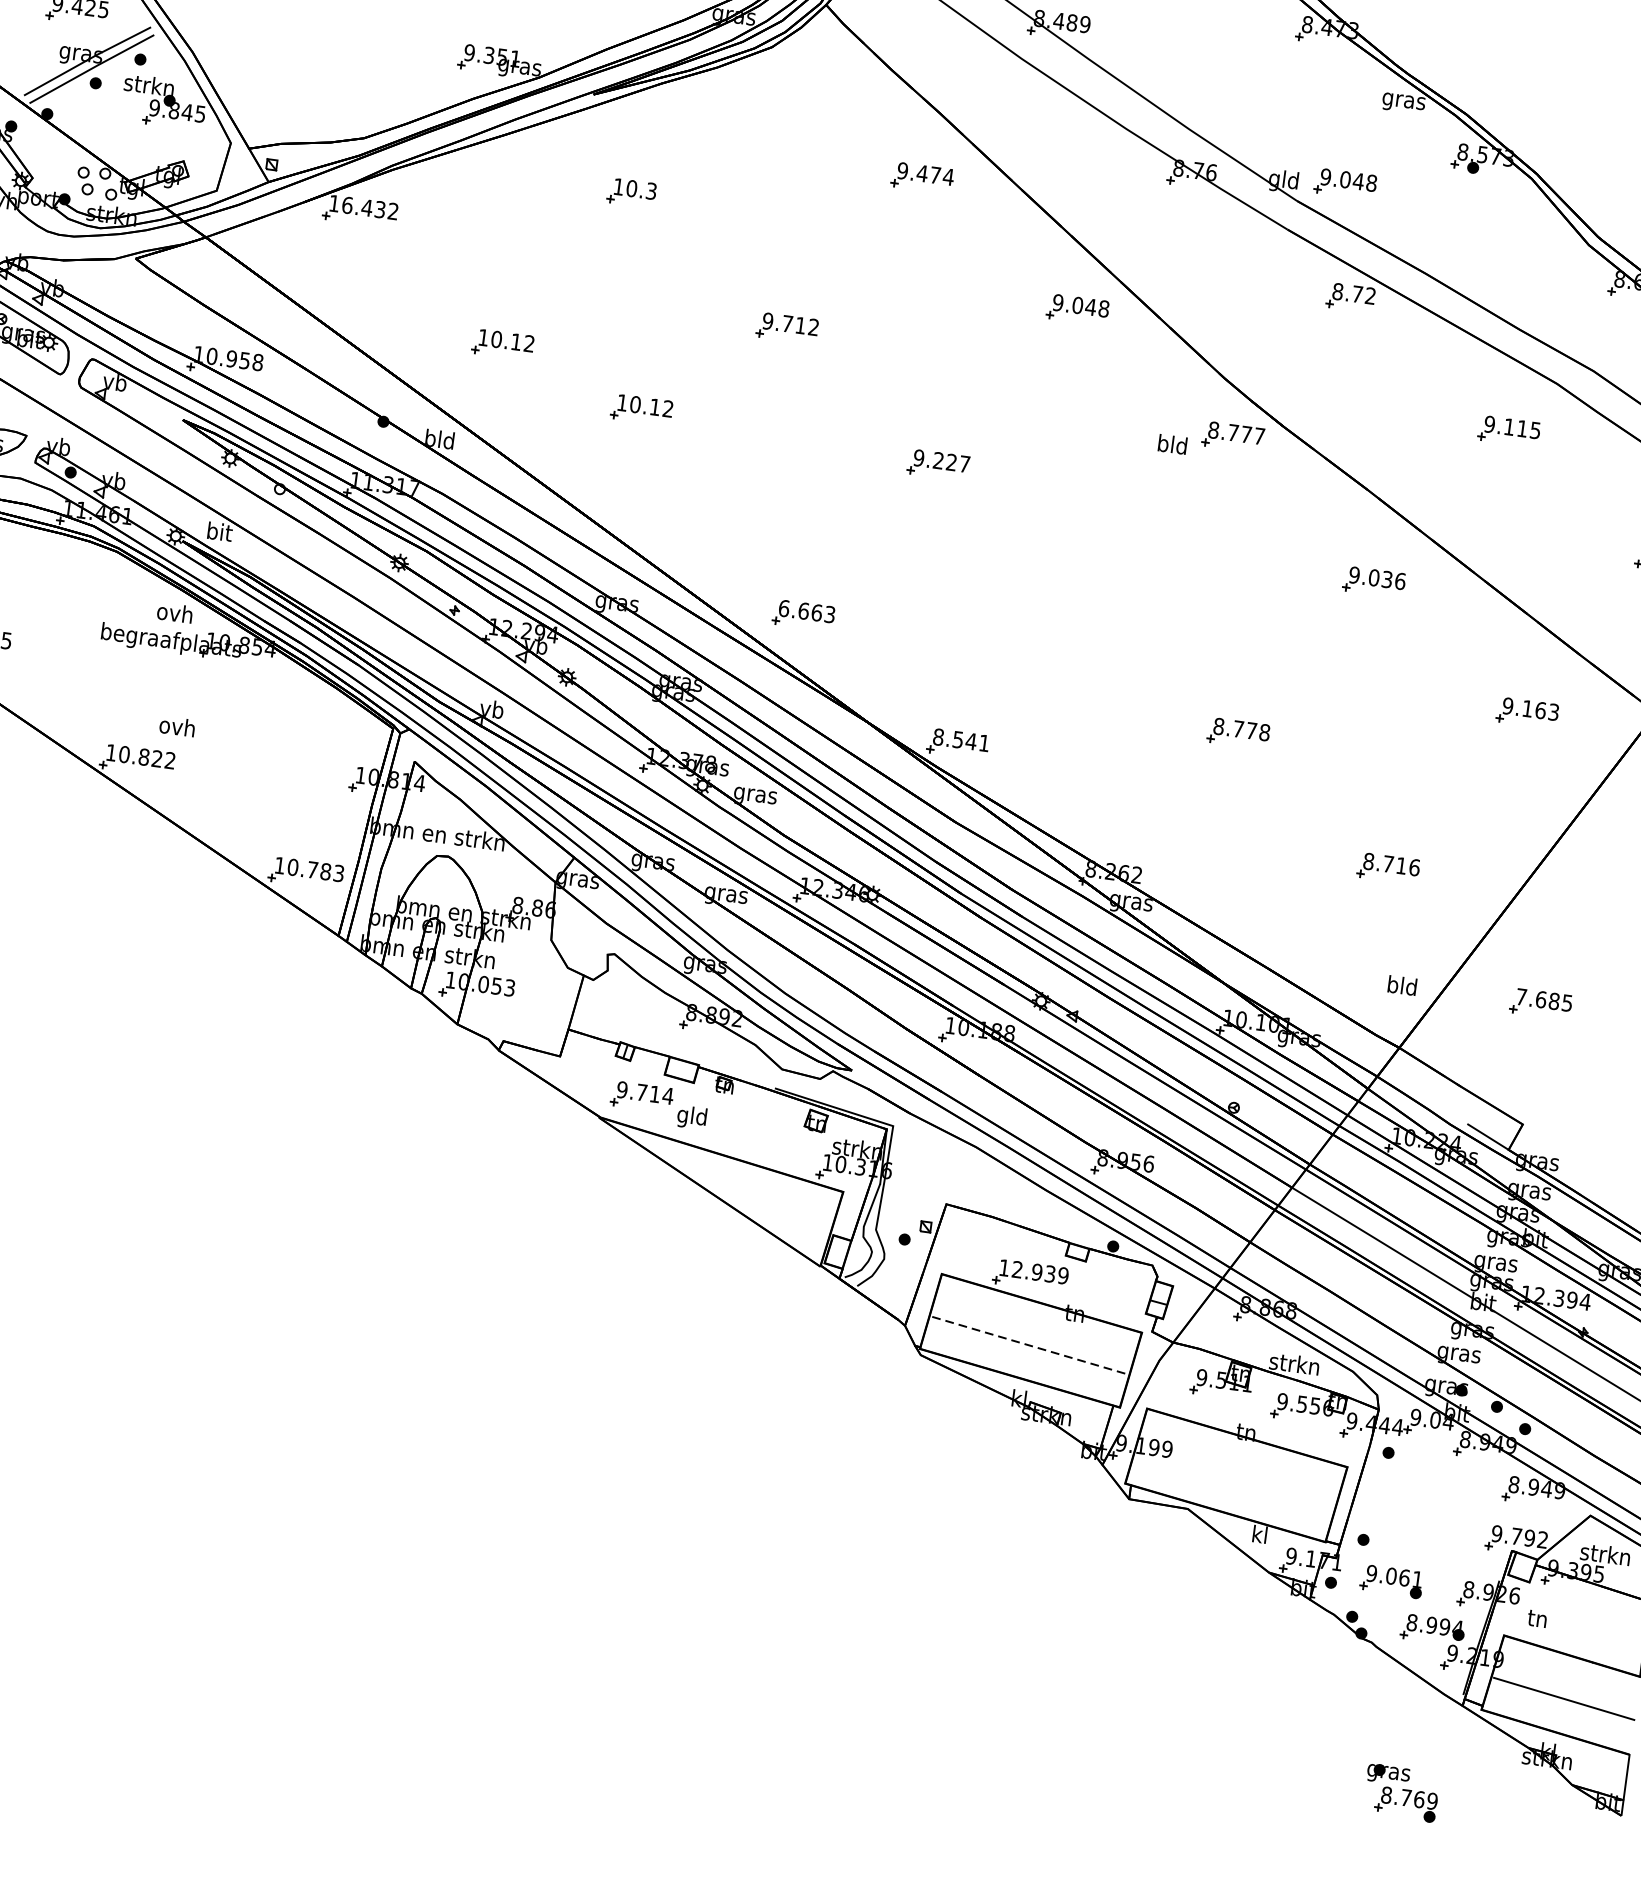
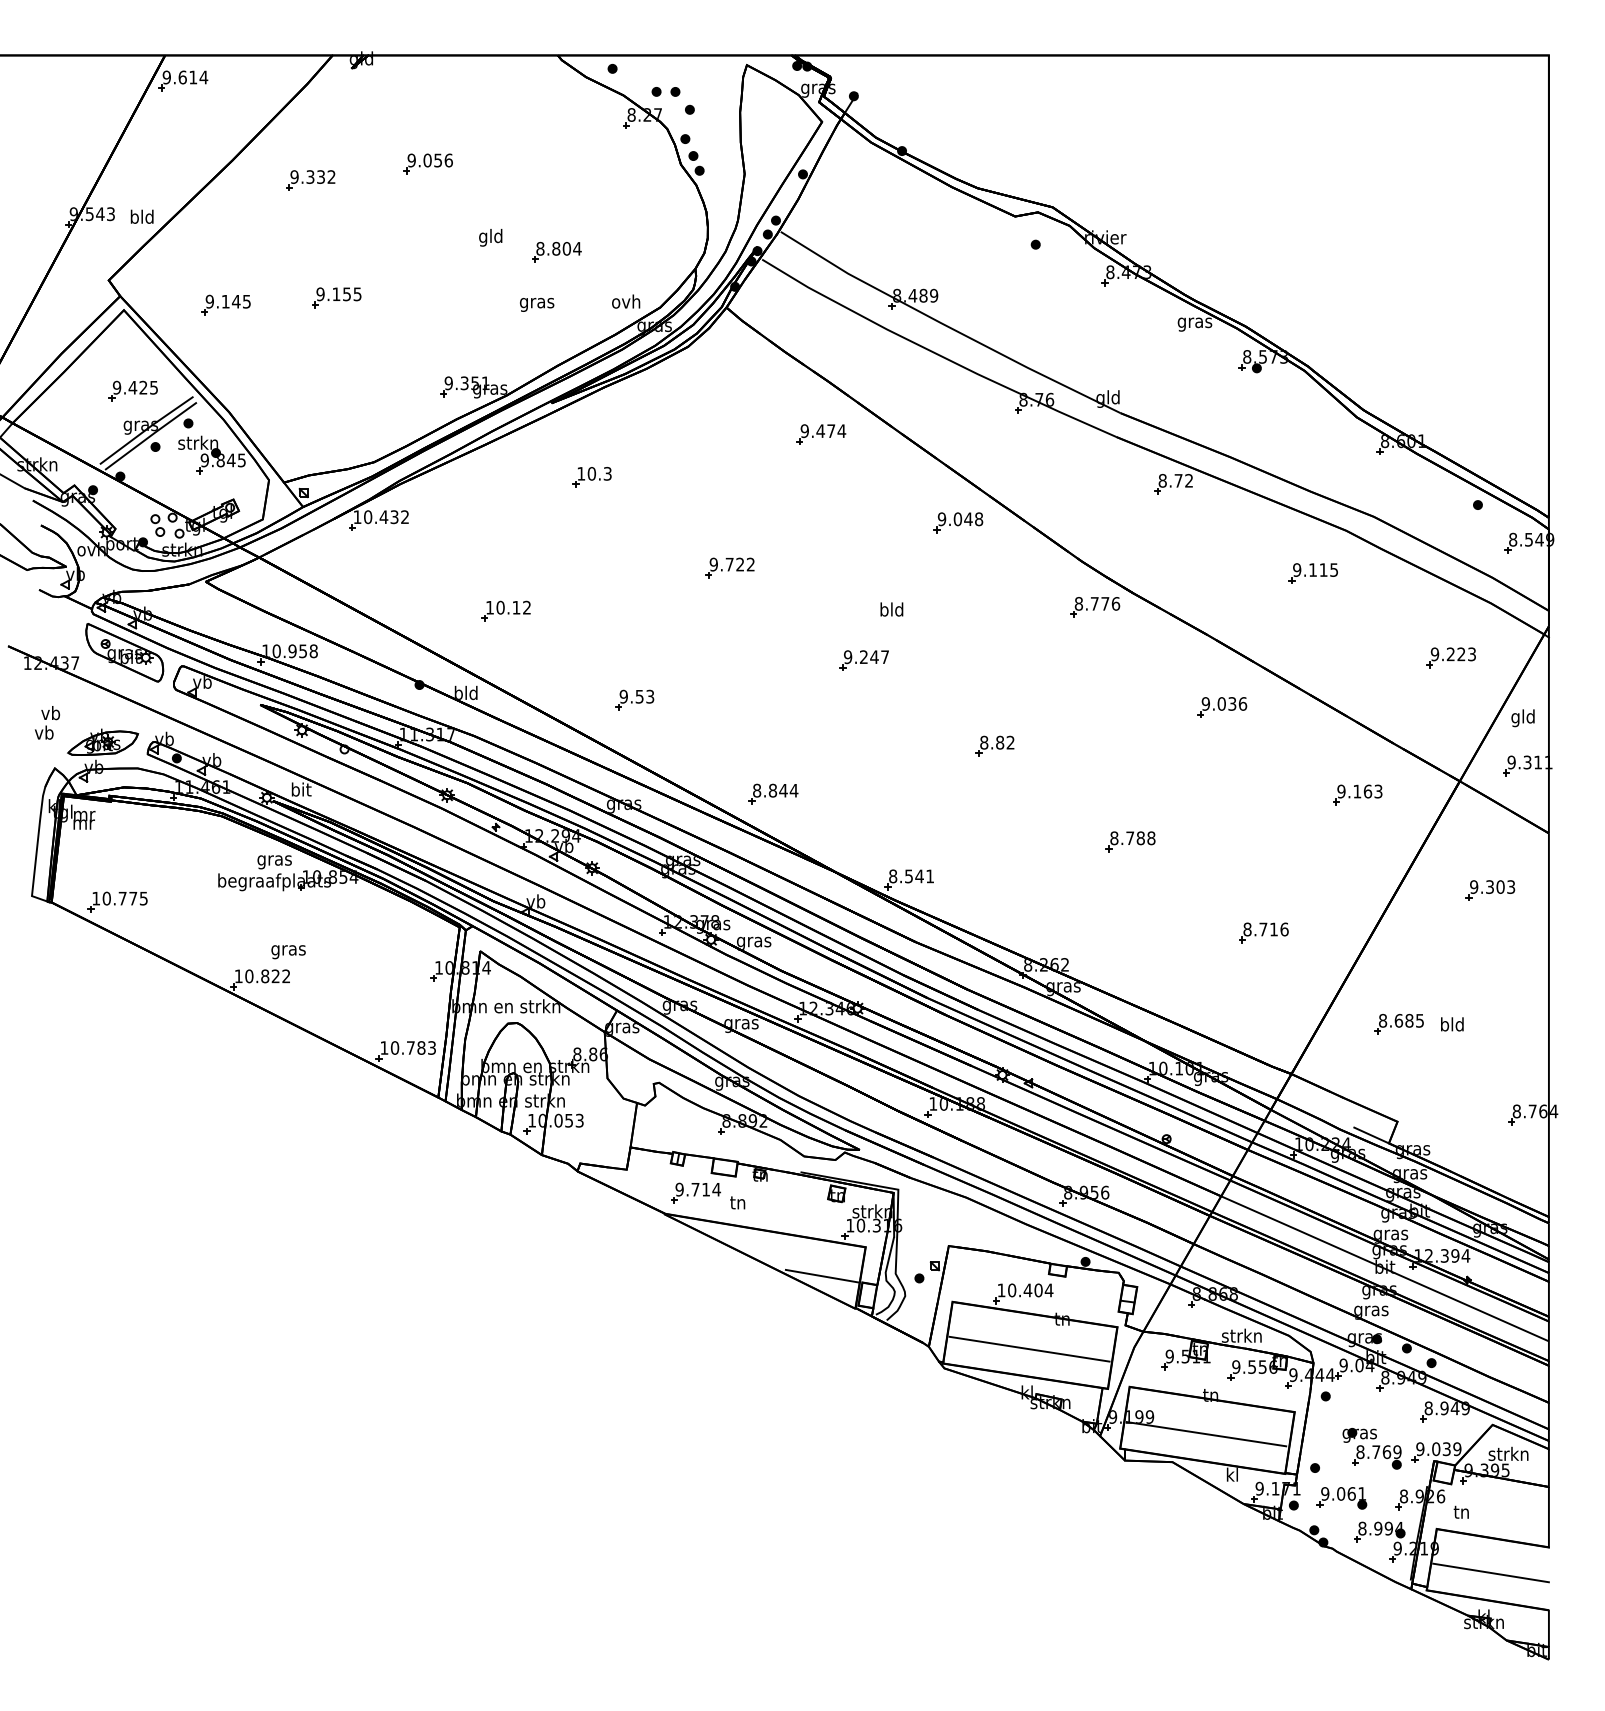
part: (1345, 183) -> (1157, 394), removed
text: (348, 204) -> (368, 516), 16.432 -> 10.432
text: (801, 325) -> (740, 564), 9.712 -> 9.722
part: (641, 408) -> (622, 647), removed
text: (1259, 435) -> (1115, 603), 8.777 -> 8.776
text: (1172, 444) -> (891, 609), moved
text: (951, 461) -> (874, 656), 9.227 -> 9.247
part: (647, 475) -> (634, 699), added
part: (1085, 591) -> (994, 745), added
text: (807, 611) -> (775, 790), 6.663 -> 8.844
text: (174, 615) -> (274, 860), ovh -> gras
text: (177, 729) -> (288, 950), ovh -> gras
text: (1251, 731) -> (1140, 838), 8.778 -> 8.788
text: (1402, 985) -> (1452, 1024), moved
text: (1522, 996) -> (1383, 1020), 7.685 -> 8.685
text: (691, 1117) -> (737, 1204), gld -> tn
line: (783, 1219) -> (821, 1275), added
text: (1040, 1272) -> (1030, 1290), 12.939 -> 10.404
line: (1030, 1345) -> (1030, 1349), dashed -> solid
line: (1234, 1480) -> (1206, 1434), added
text: (1529, 1538) -> (1446, 1449), 9.792 -> 9.039
part: (1400, 1792) -> (1371, 1448), moved

